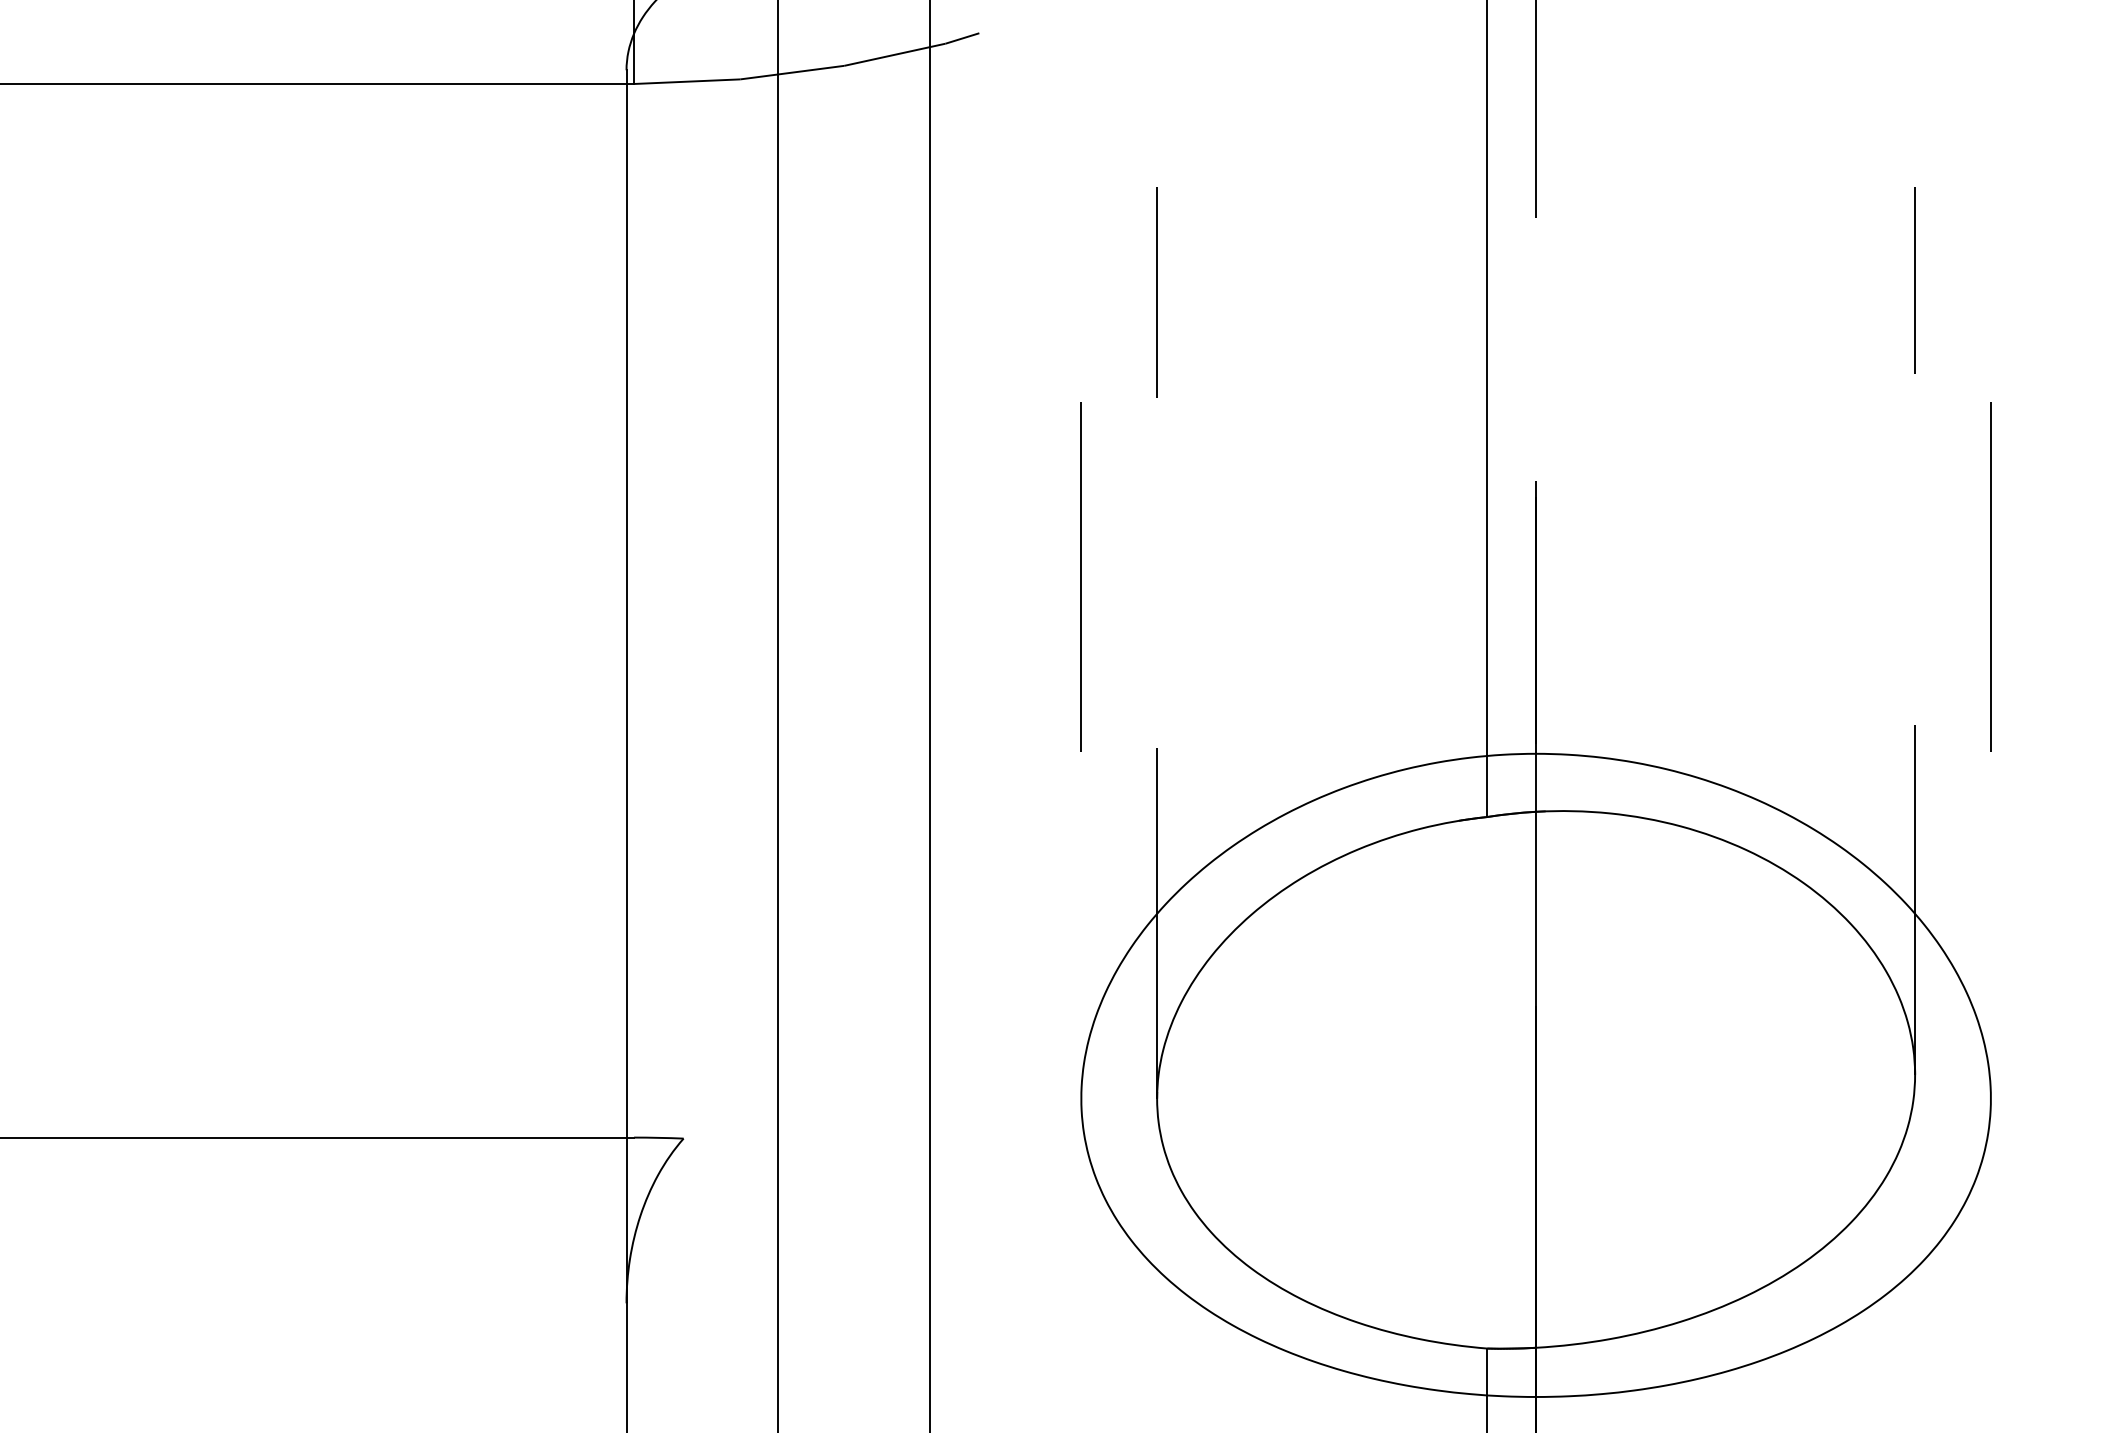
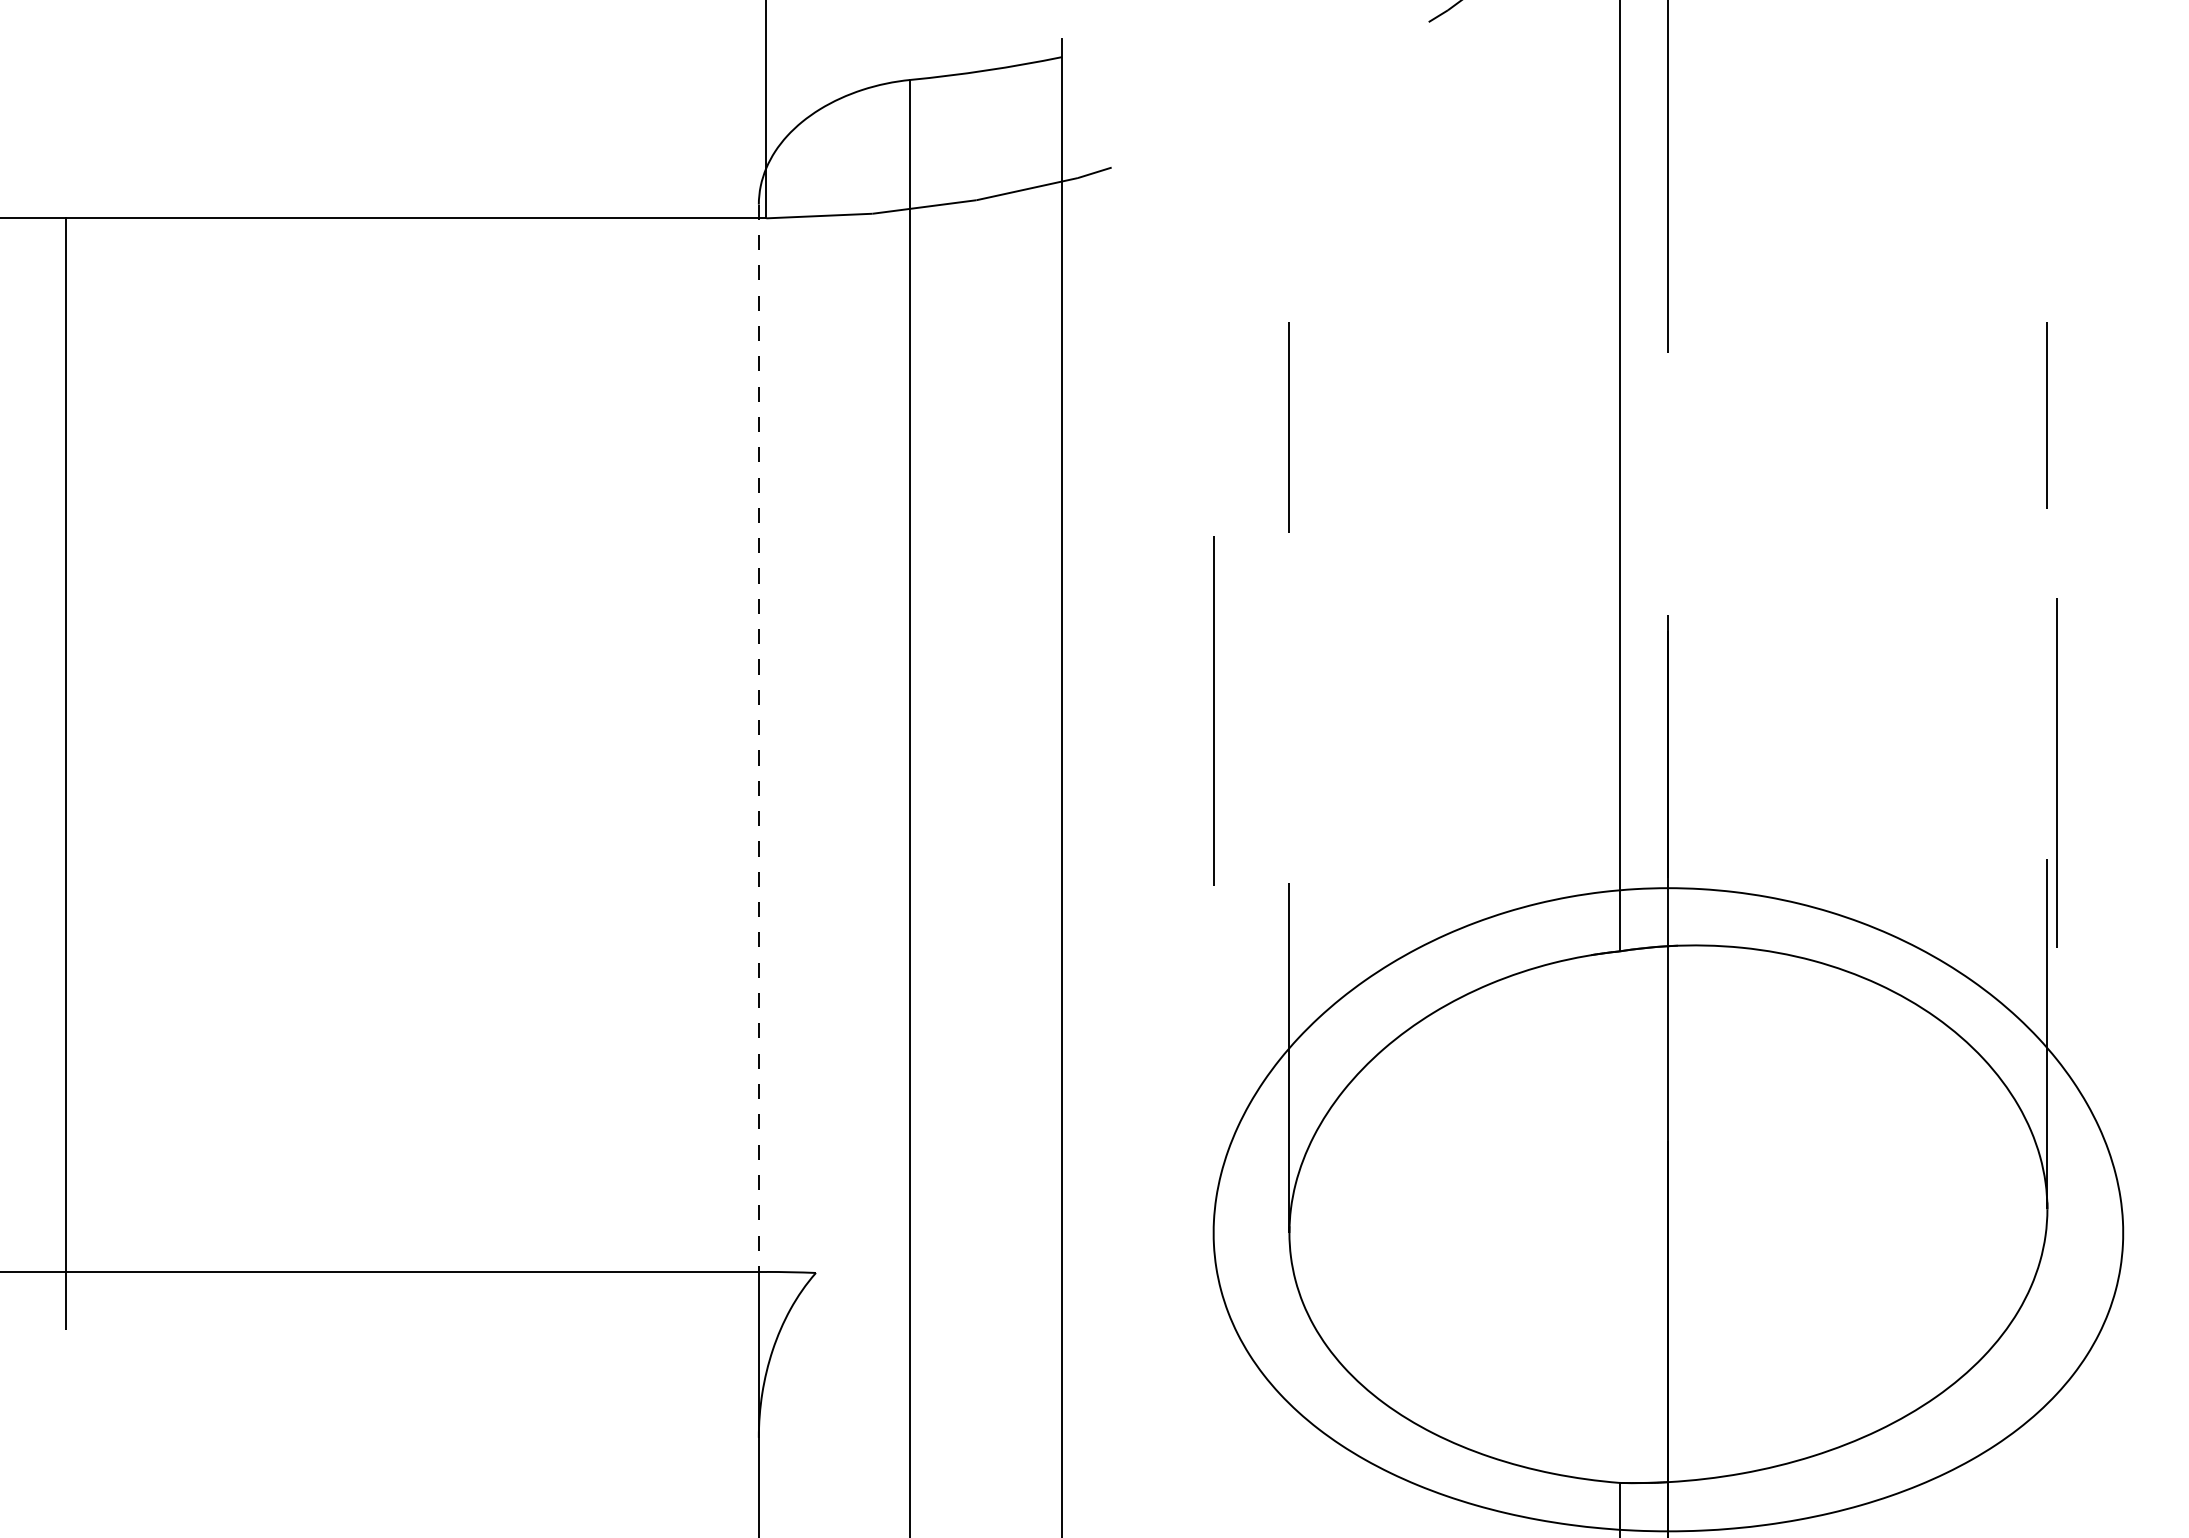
line: (1990, 576) -> (2056, 772), moved
line: (626, 604) -> (758, 738), solid -> dashed

